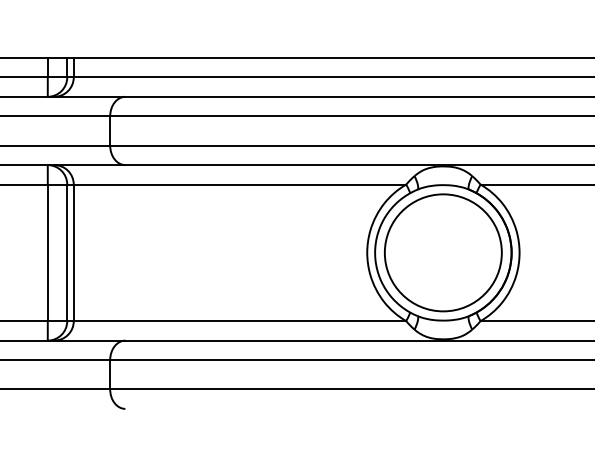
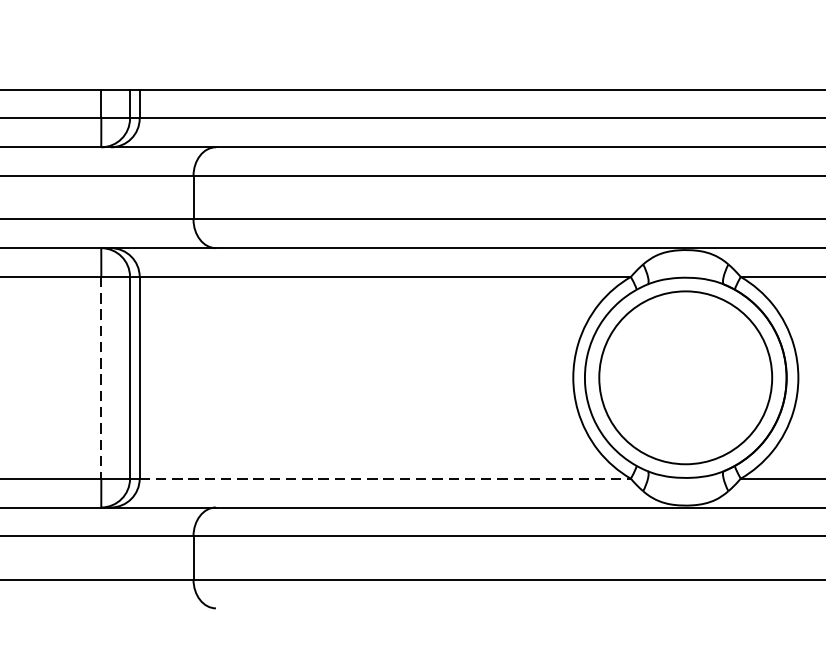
line: (47, 253) -> (100, 378), solid -> dashed
line: (240, 321) -> (386, 479), solid -> dashed

